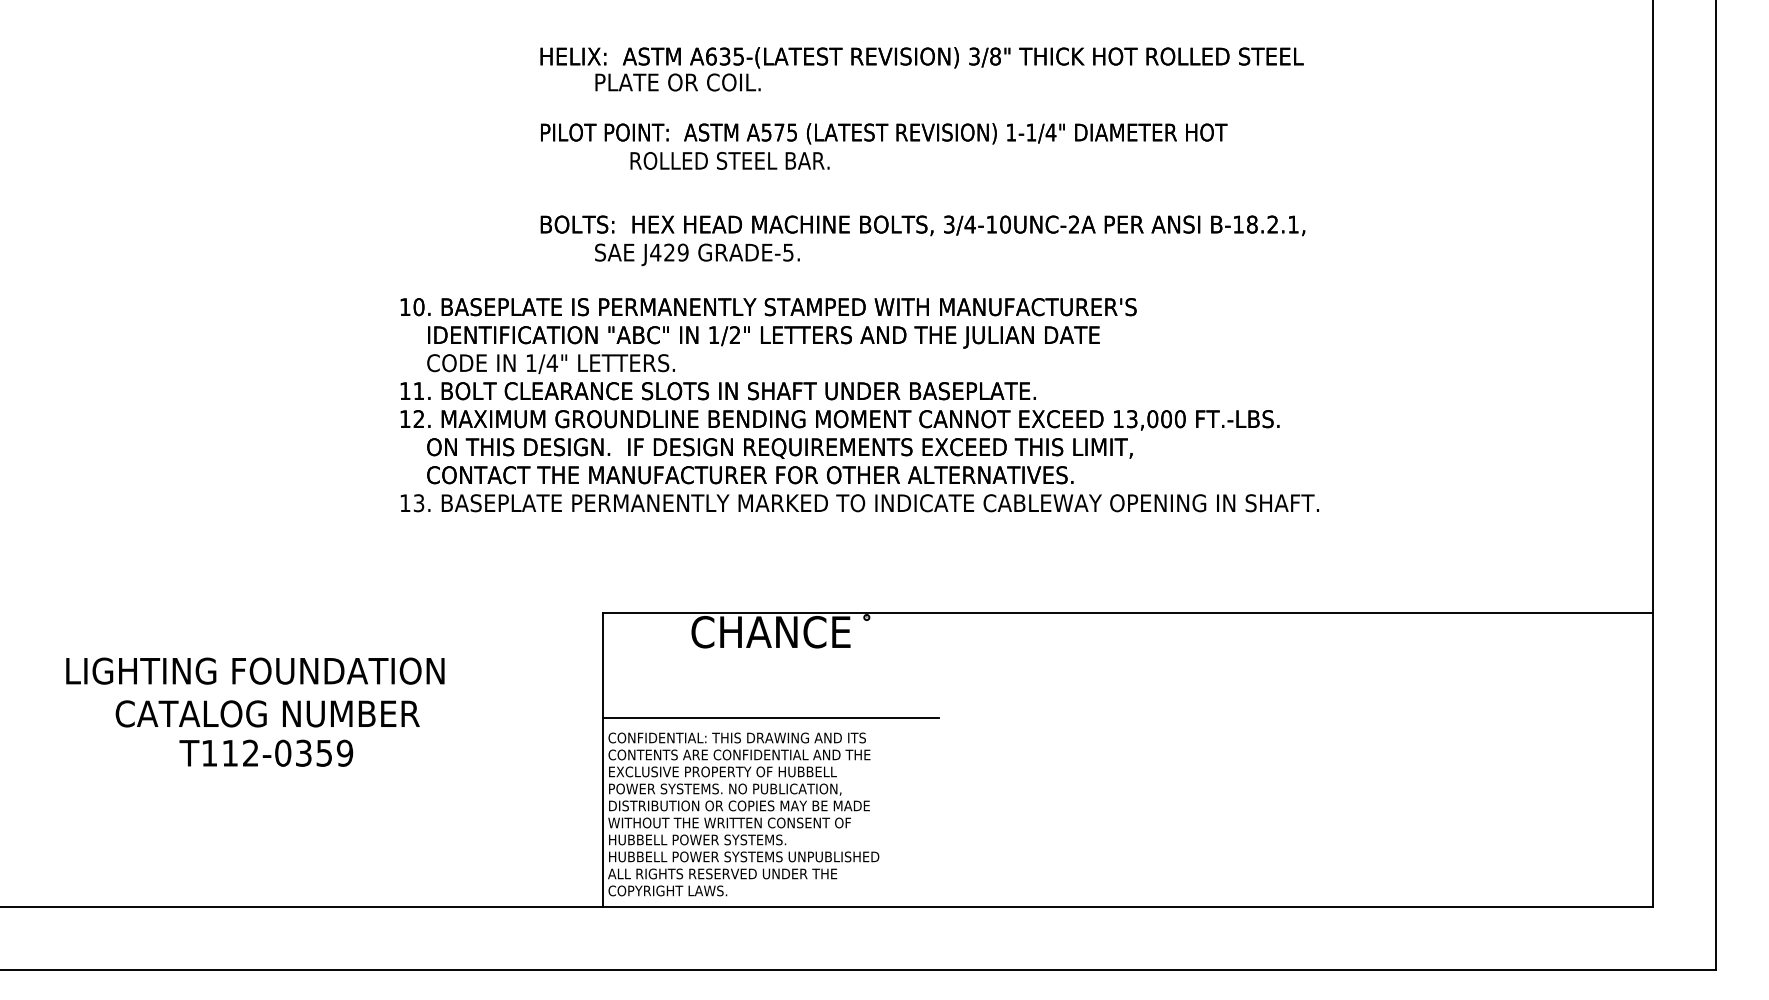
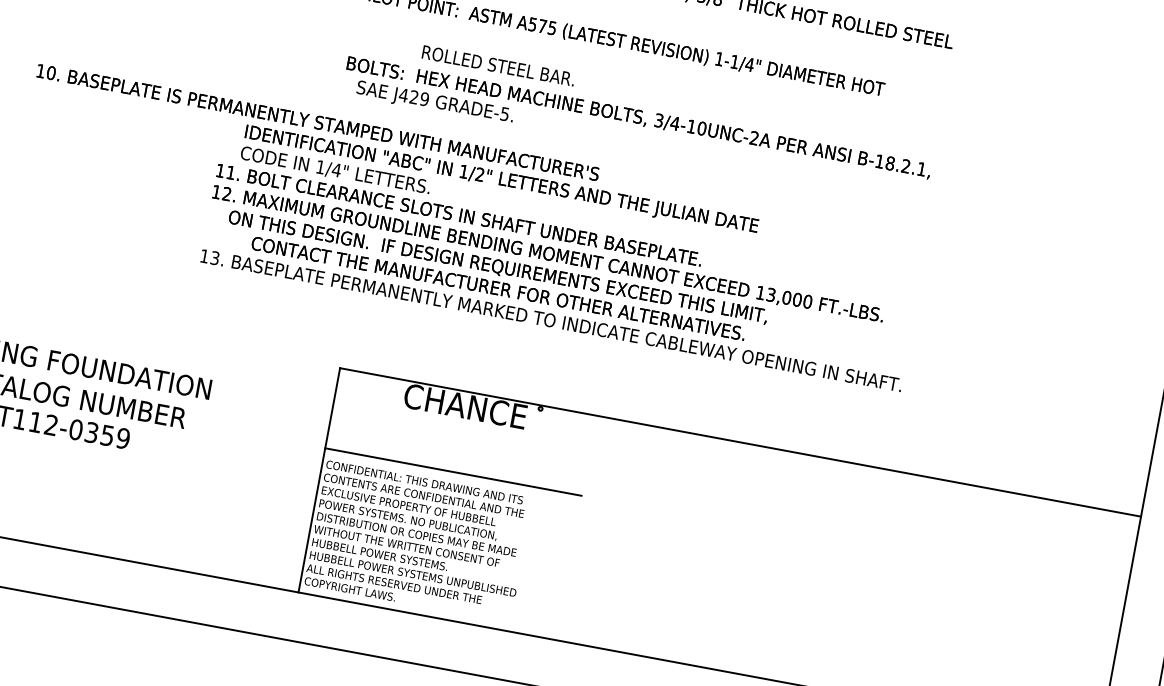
text: (729, 160) -> (498, 65), moved
text: (697, 254) -> (435, 102), moved
text: (768, 307) -> (317, 122), moved
text: (750, 475) -> (498, 288), moved

